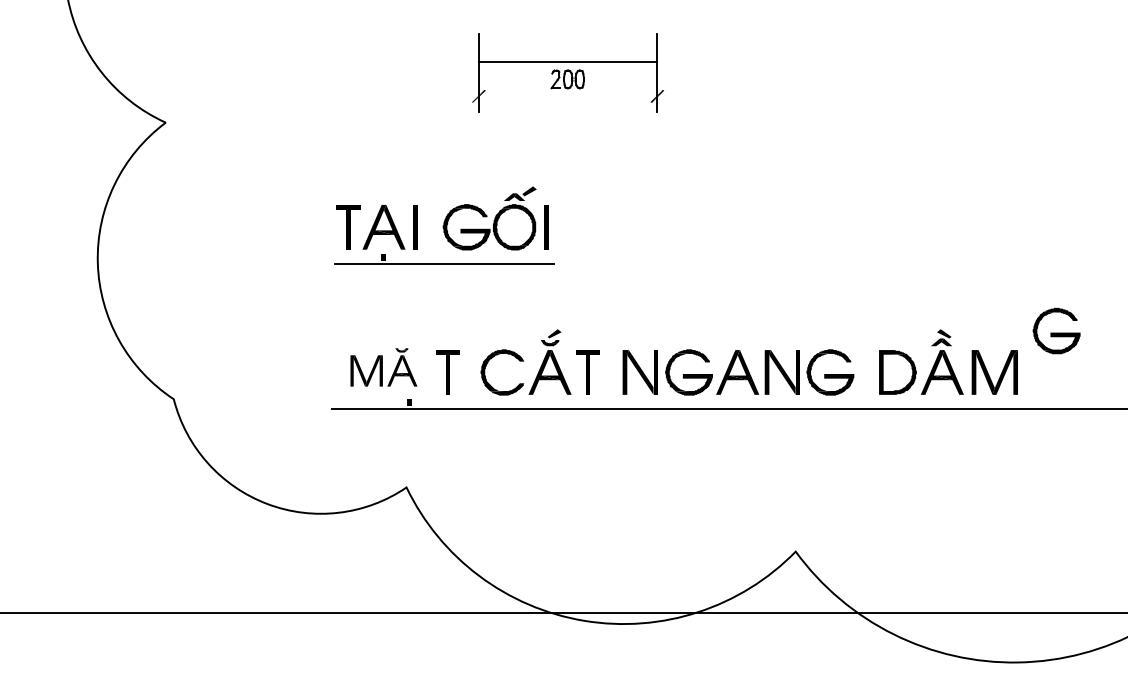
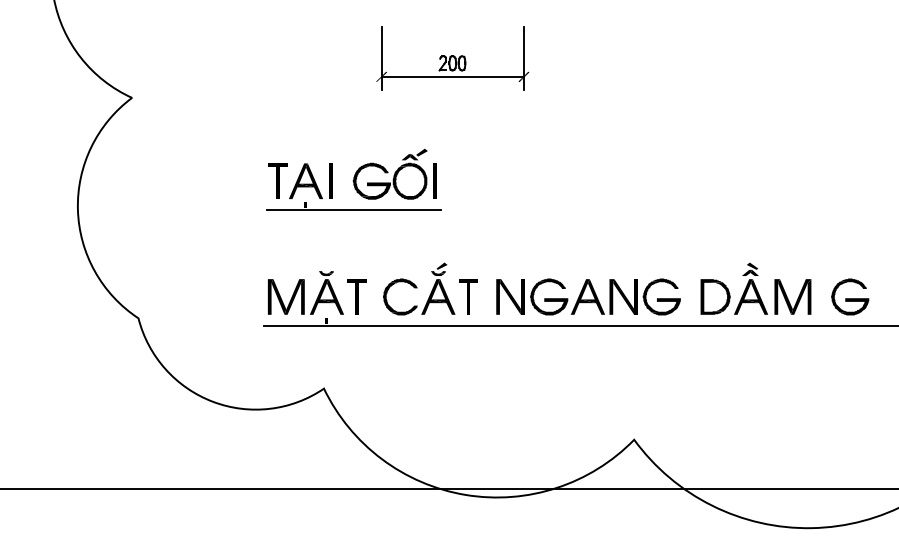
line: (567, 61) -> (452, 76), moved
part: (1057, 330) -> (850, 296), moved
part: (383, 366) -> (305, 292), size x1.43

